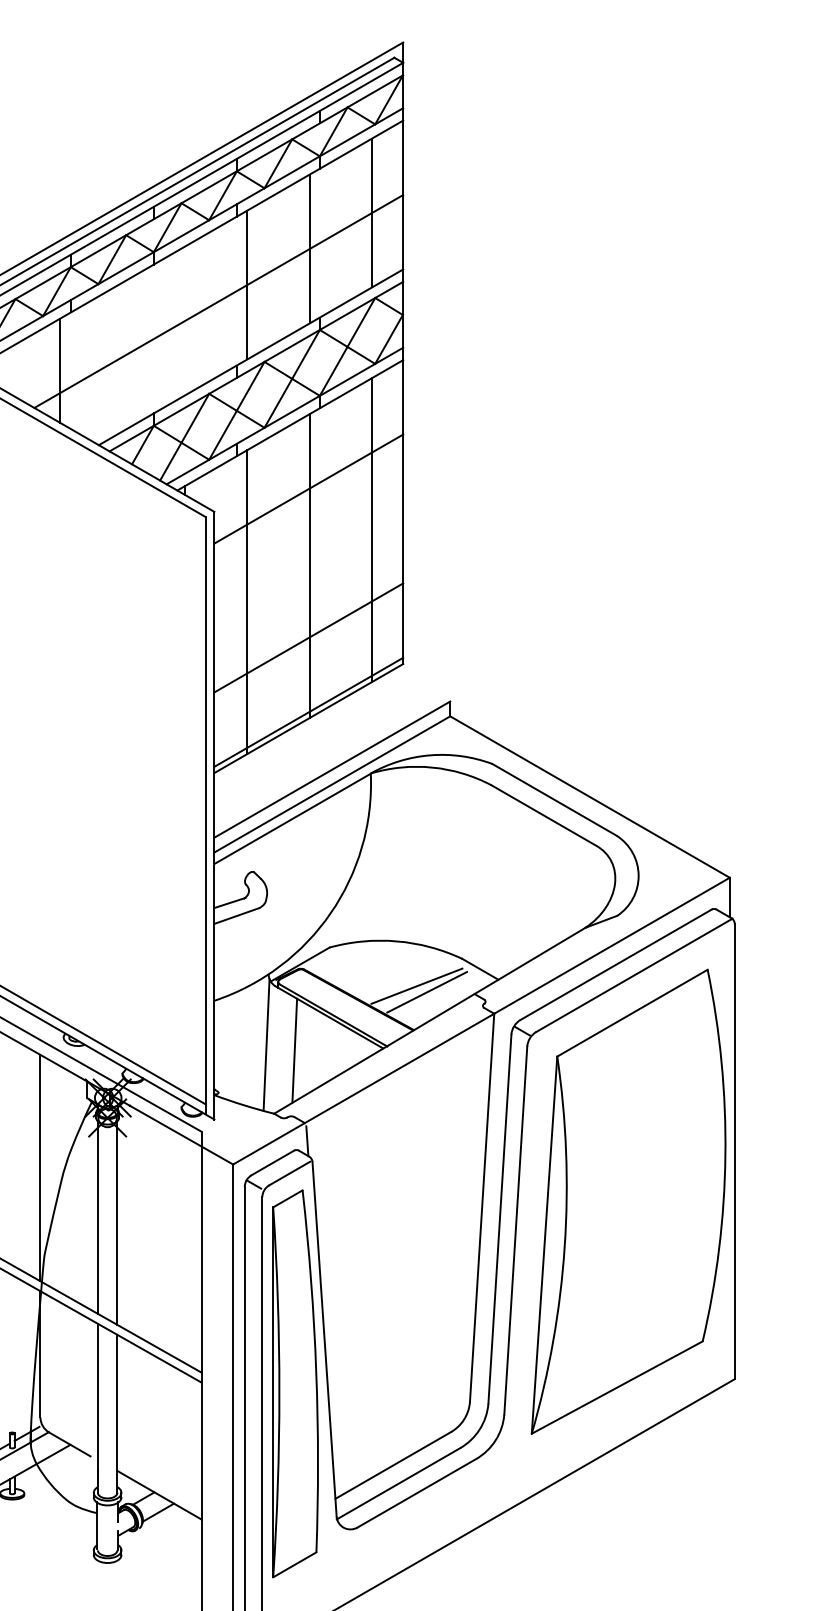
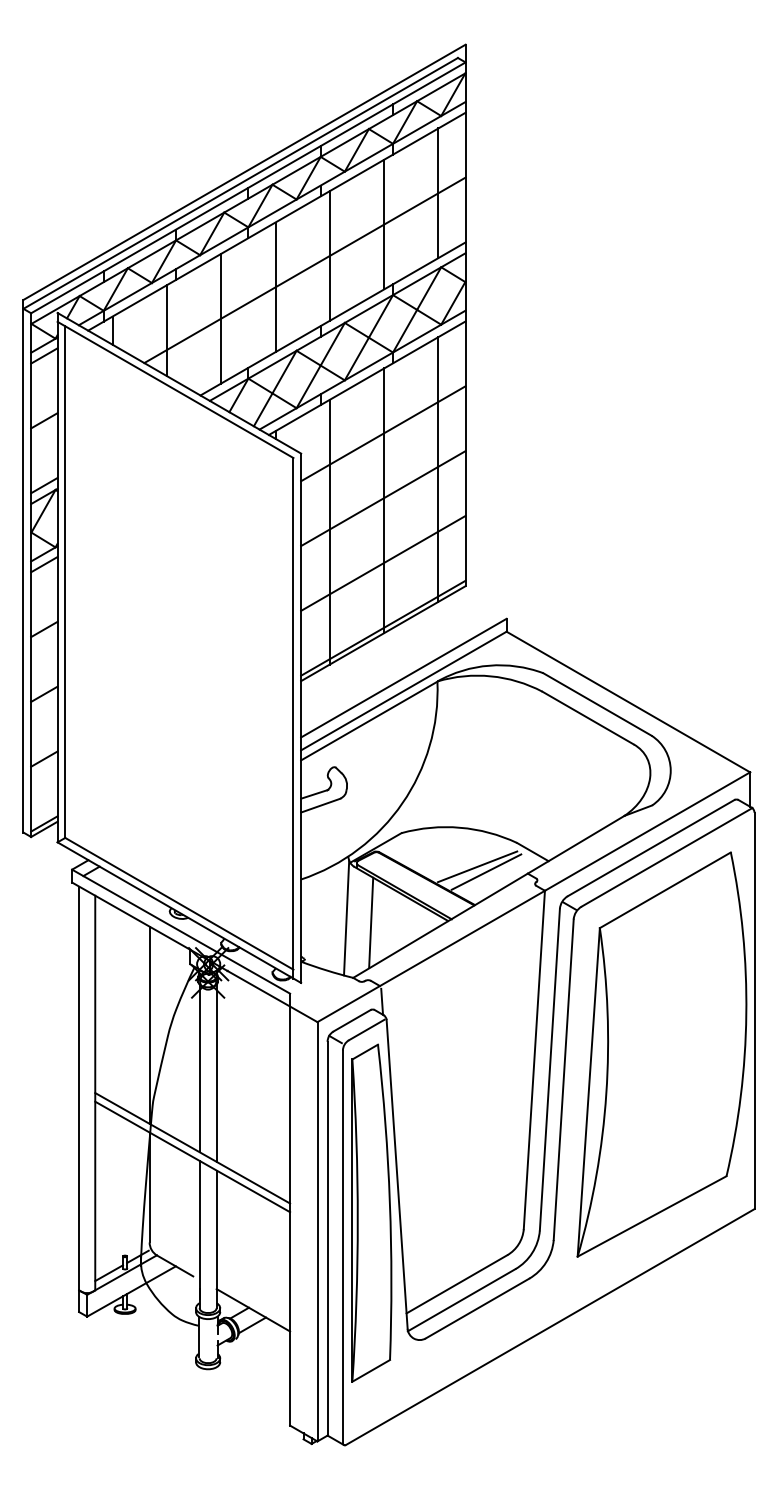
line: (184, 321) -> (275, 287), added
line: (122, 356) -> (221, 318), added
line: (308, 563) -> (383, 498), added

